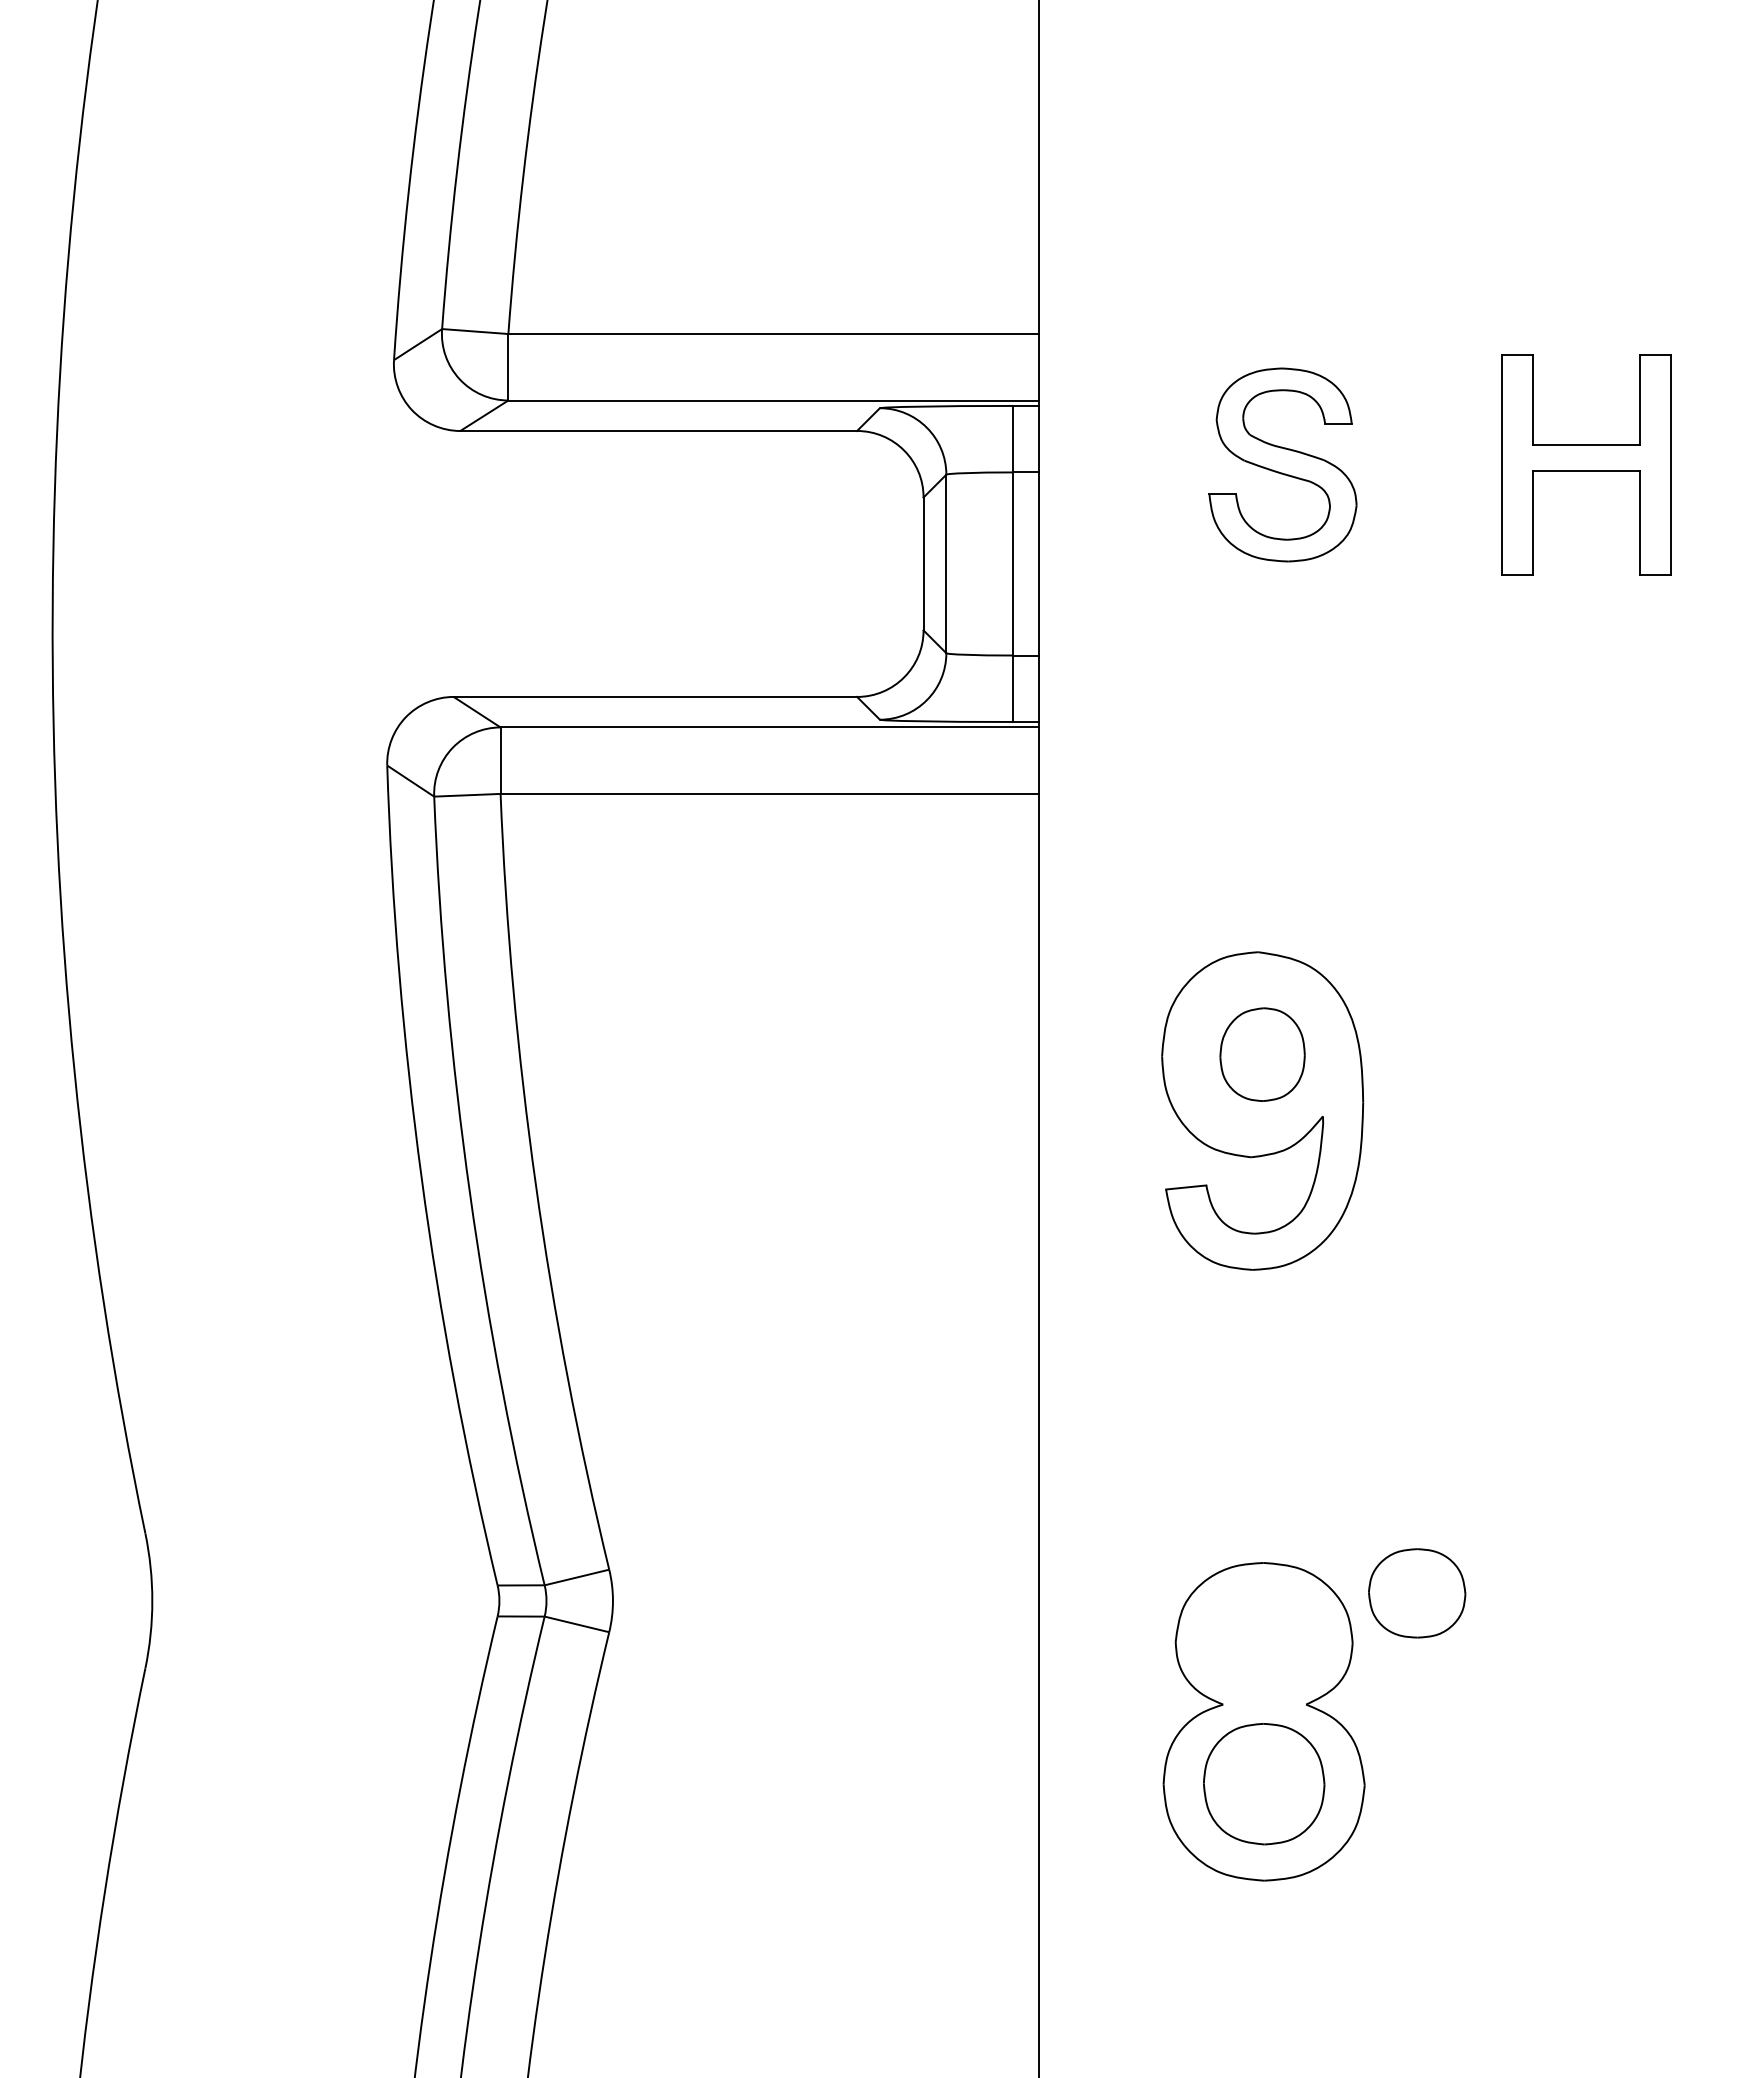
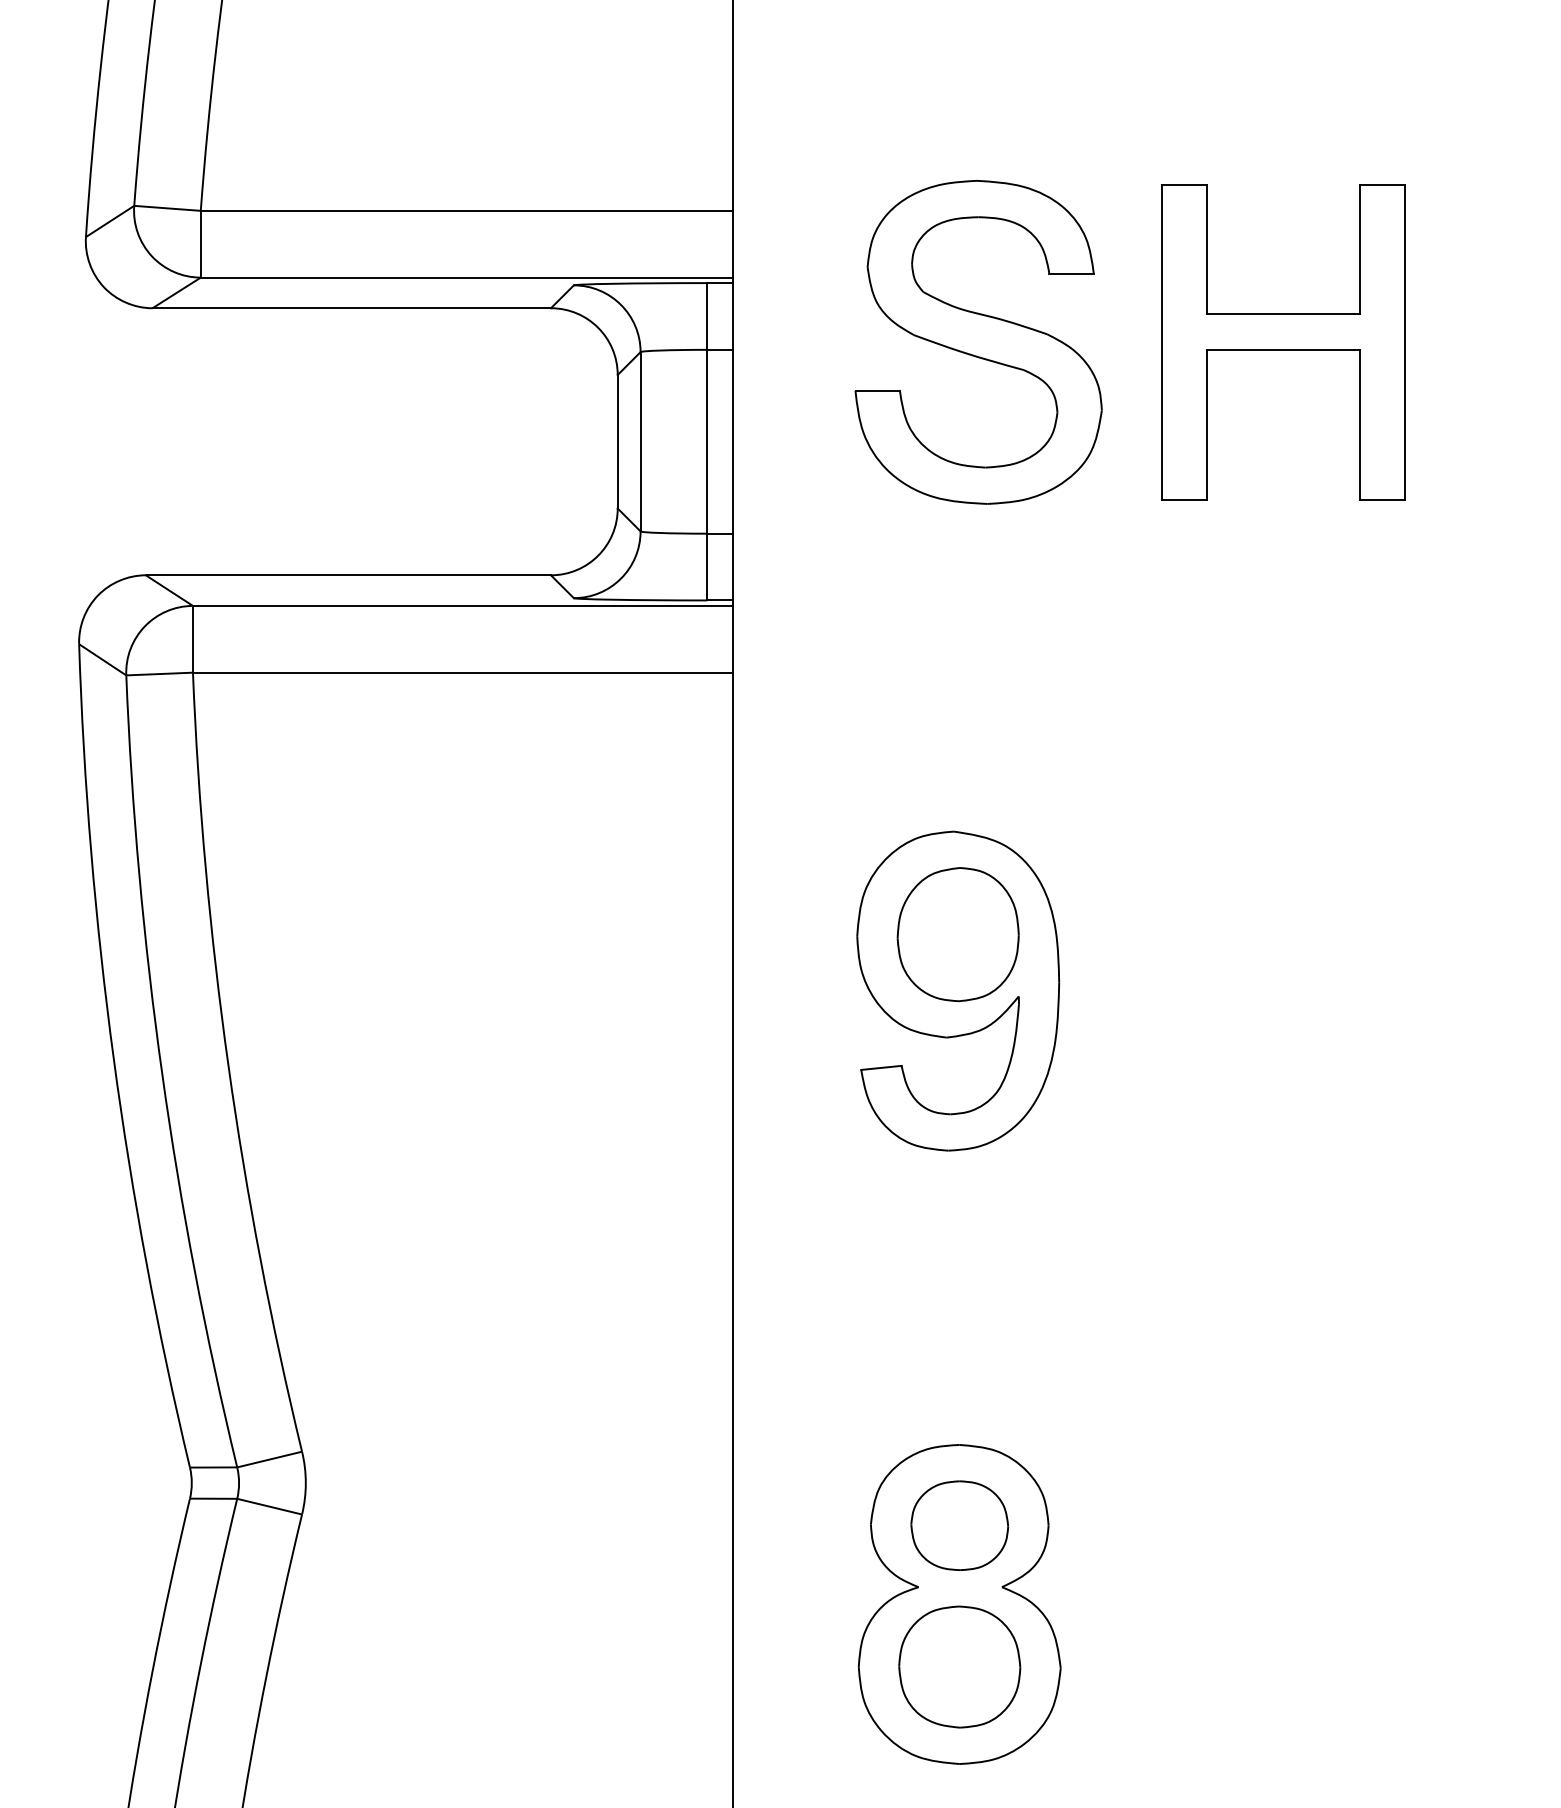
part: (1282, 464) -> (978, 341), size x1.67
part: (1586, 464) -> (1283, 341), size x1.43
part: (1262, 1054) -> (958, 934), size x1.43
part: (1417, 1593) -> (960, 1525), moved

